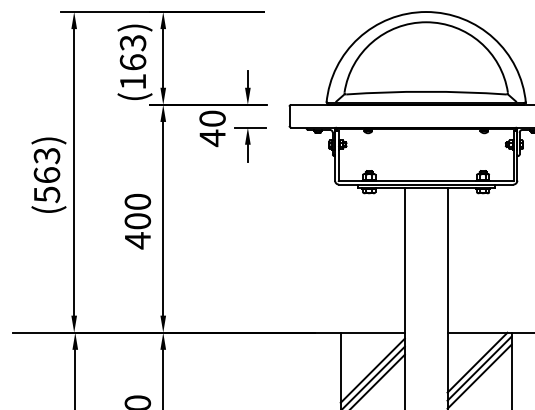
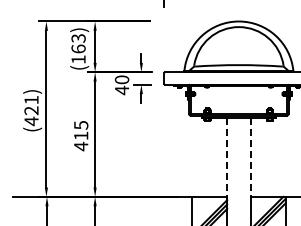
text: (46, 176) -> (31, 111), (563) -> (421)
text: (138, 211) -> (81, 130), 400 -> 415
line: (405, 260) -> (227, 157), solid -> dashed
line: (447, 260) -> (250, 157), solid -> dashed

